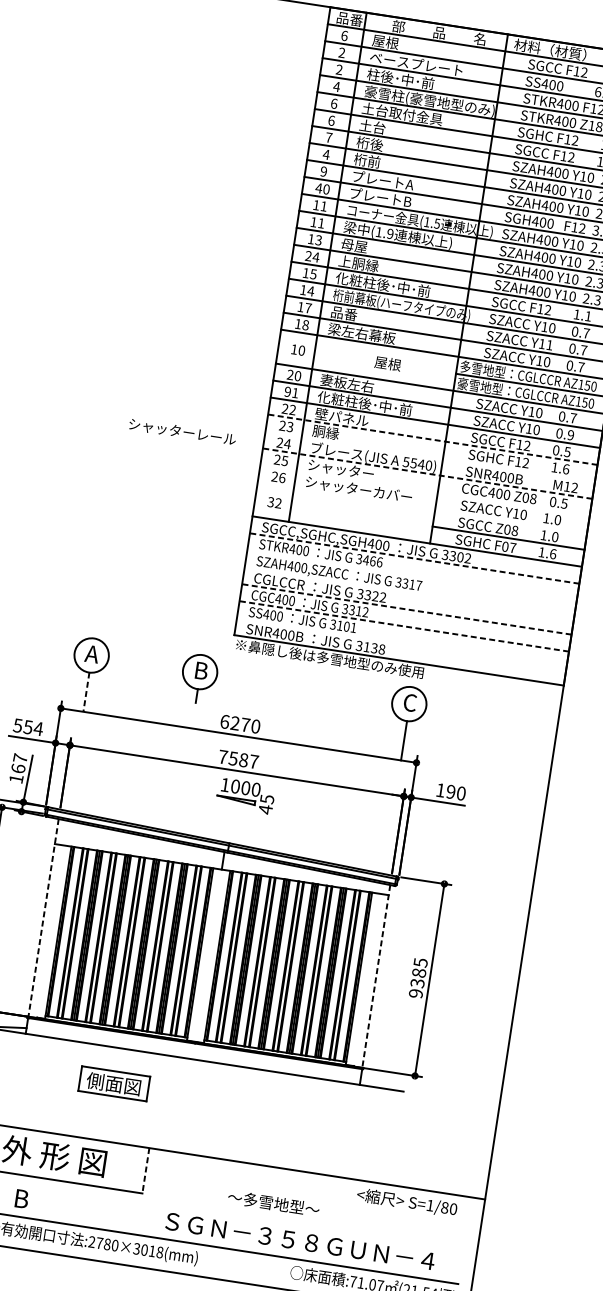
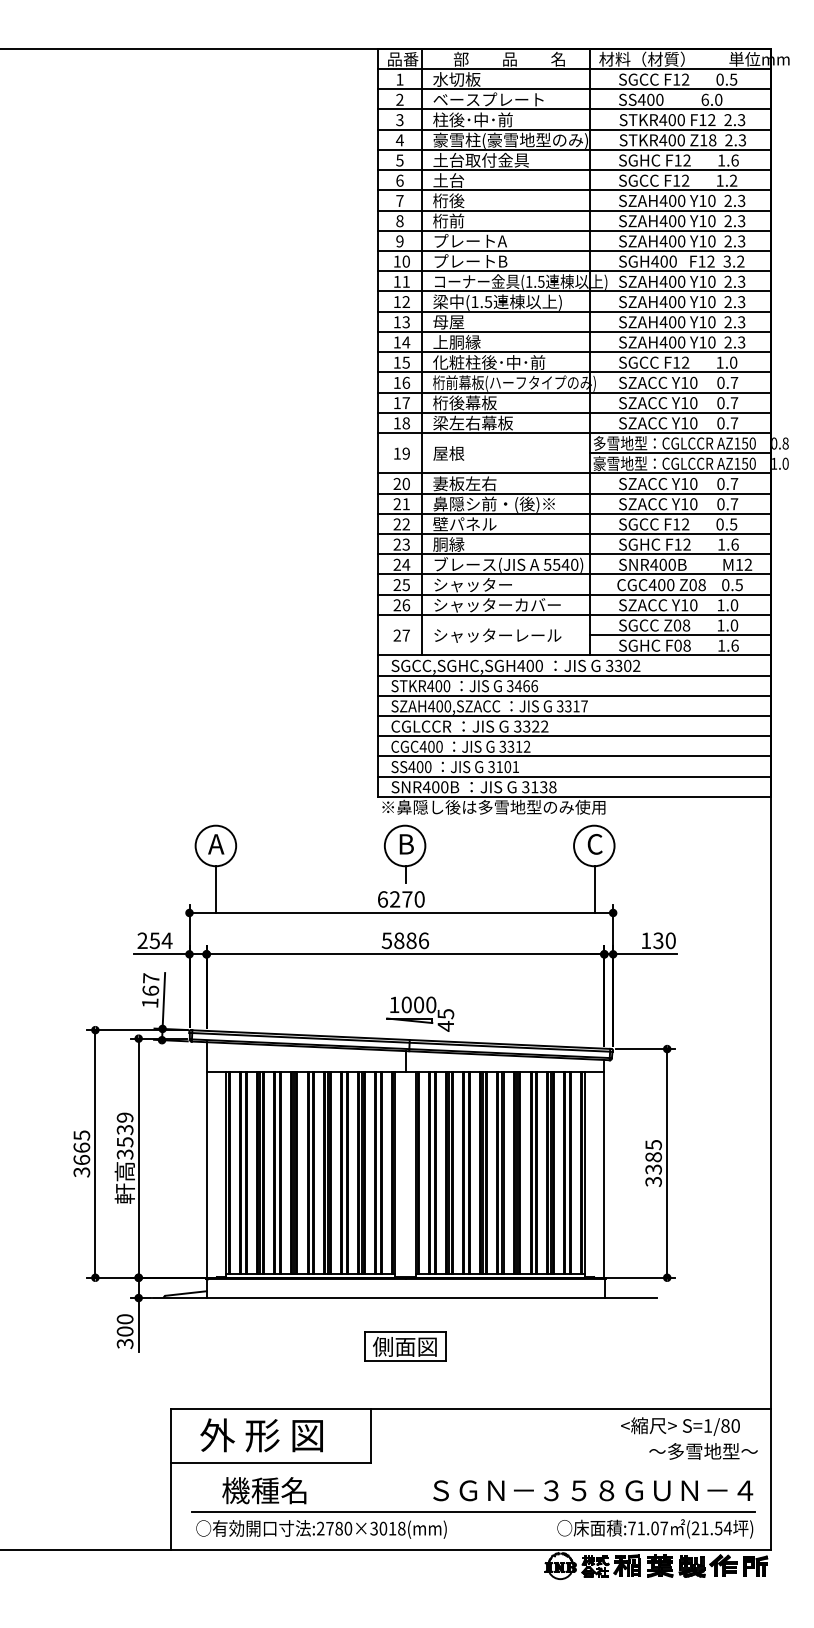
text: (344, 35) -> (399, 79), 6 -> 1
text: (392, 43) -> (456, 79), 屋根 -> 水切板
text: (338, 70) -> (399, 120), 2 -> 3
text: (333, 103) -> (399, 160), 6 -> 5
text: (326, 154) -> (399, 221), 4 -> 8
text: (319, 188) -> (397, 261), 40 -> 10
text: (320, 222) -> (405, 301), 11 -> 12
text: (390, 233) -> (488, 301), (1.9 -> (1.5
text: (307, 256) -> (396, 342), 24 -> 14
text: (310, 290) -> (405, 382), 14 -> 16
text: (357, 315) -> (464, 402), 品番 -> 桁後幕板
text: (588, 316) -> (733, 362), 1.1 -> 1.0
text: (549, 345) -> (693, 403), Y11 -> Y10
text: (301, 350) -> (405, 453), 10 -> 19
text: (387, 363) -> (448, 453), moved
text: (287, 392) -> (396, 504), 91 -> 21
text: (368, 404) -> (493, 504), 化粧柱後･中･前 -> 鼻隠シ前・(後)※
text: (182, 431) -> (497, 635), moved
text: (570, 435) -> (734, 504), 0.9 -> 0.7
line: (432, 440) -> (574, 534), dashed -> solid
line: (430, 456) -> (574, 554), added
line: (427, 473) -> (574, 574), dashed -> solid
line: (424, 490) -> (574, 594), added
text: (274, 502) -> (401, 635), 32 -> 27
line: (422, 507) -> (574, 614), added
text: (512, 547) -> (686, 645), F07 -> F08
line: (414, 558) -> (574, 675), dashed -> solid
line: (412, 575) -> (574, 695), added
line: (409, 592) -> (574, 715), added
line: (406, 609) -> (574, 736), dashed -> solid
line: (404, 626) -> (574, 756), dashed -> solid
line: (401, 643) -> (574, 776), added
part: (199, 678) -> (405, 853), moved
line: (86, 692) -> (216, 890), dashed -> solid
text: (17, 725) -> (142, 940), 554 -> 254
text: (238, 759) -> (405, 940), 7587 -> 5886
text: (451, 791) -> (658, 940), 190 -> 130
part: (246, 795) -> (420, 1013), moved
line: (43, 917) -> (206, 1159), dashed -> solid
line: (376, 976) -> (604, 1168), dashed -> solid
text: (415, 993) -> (653, 1181), 9385 -> 3385
part: (114, 1083) -> (405, 1346), moved
line: (145, 1171) -> (370, 1436), dashed -> solid
text: (49, 1202) -> (264, 1490), B -> 機種名
text: (273, 1203) -> (703, 1451), moved
text: (300, 1241) -> (593, 1490), moved

